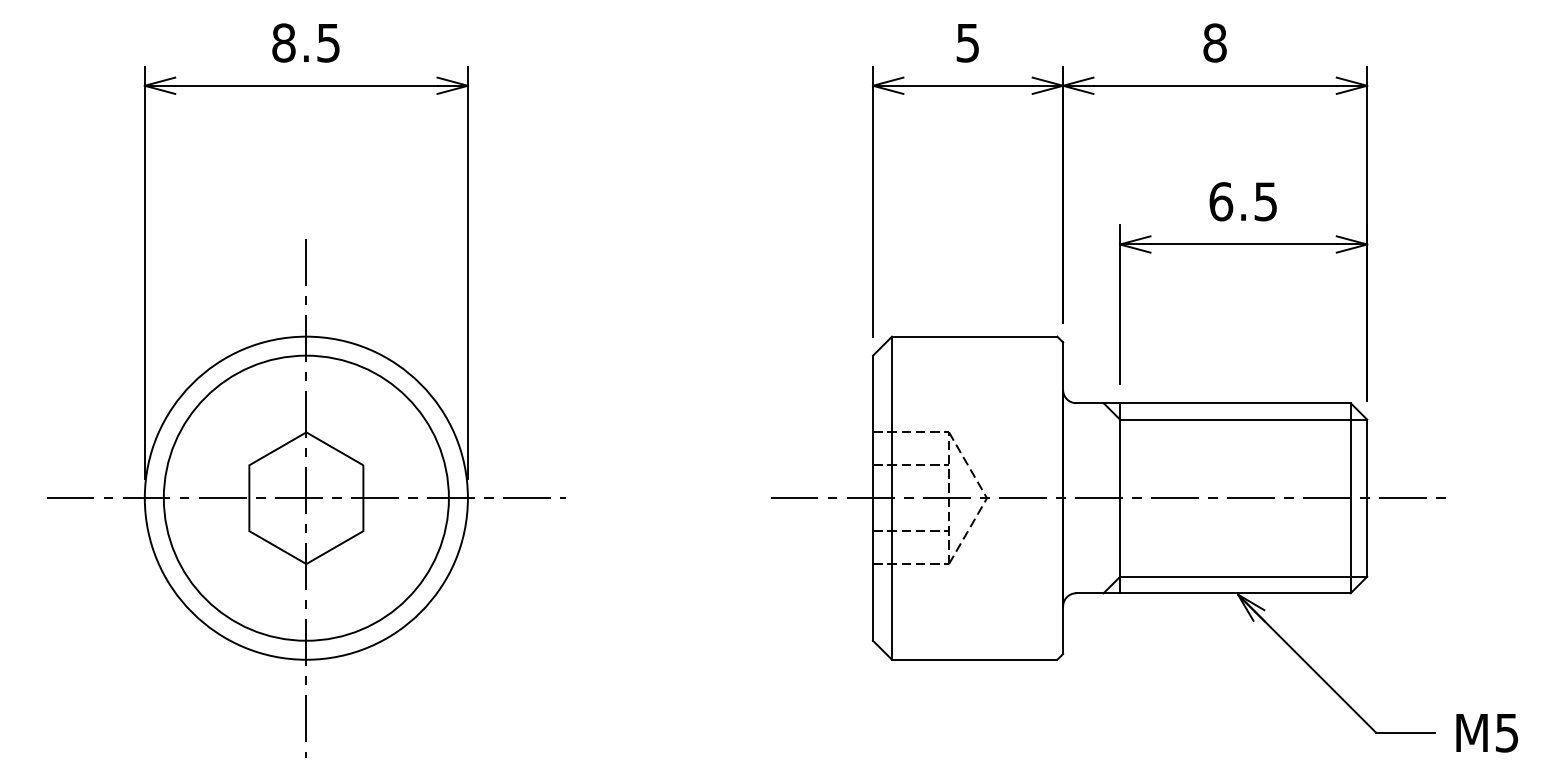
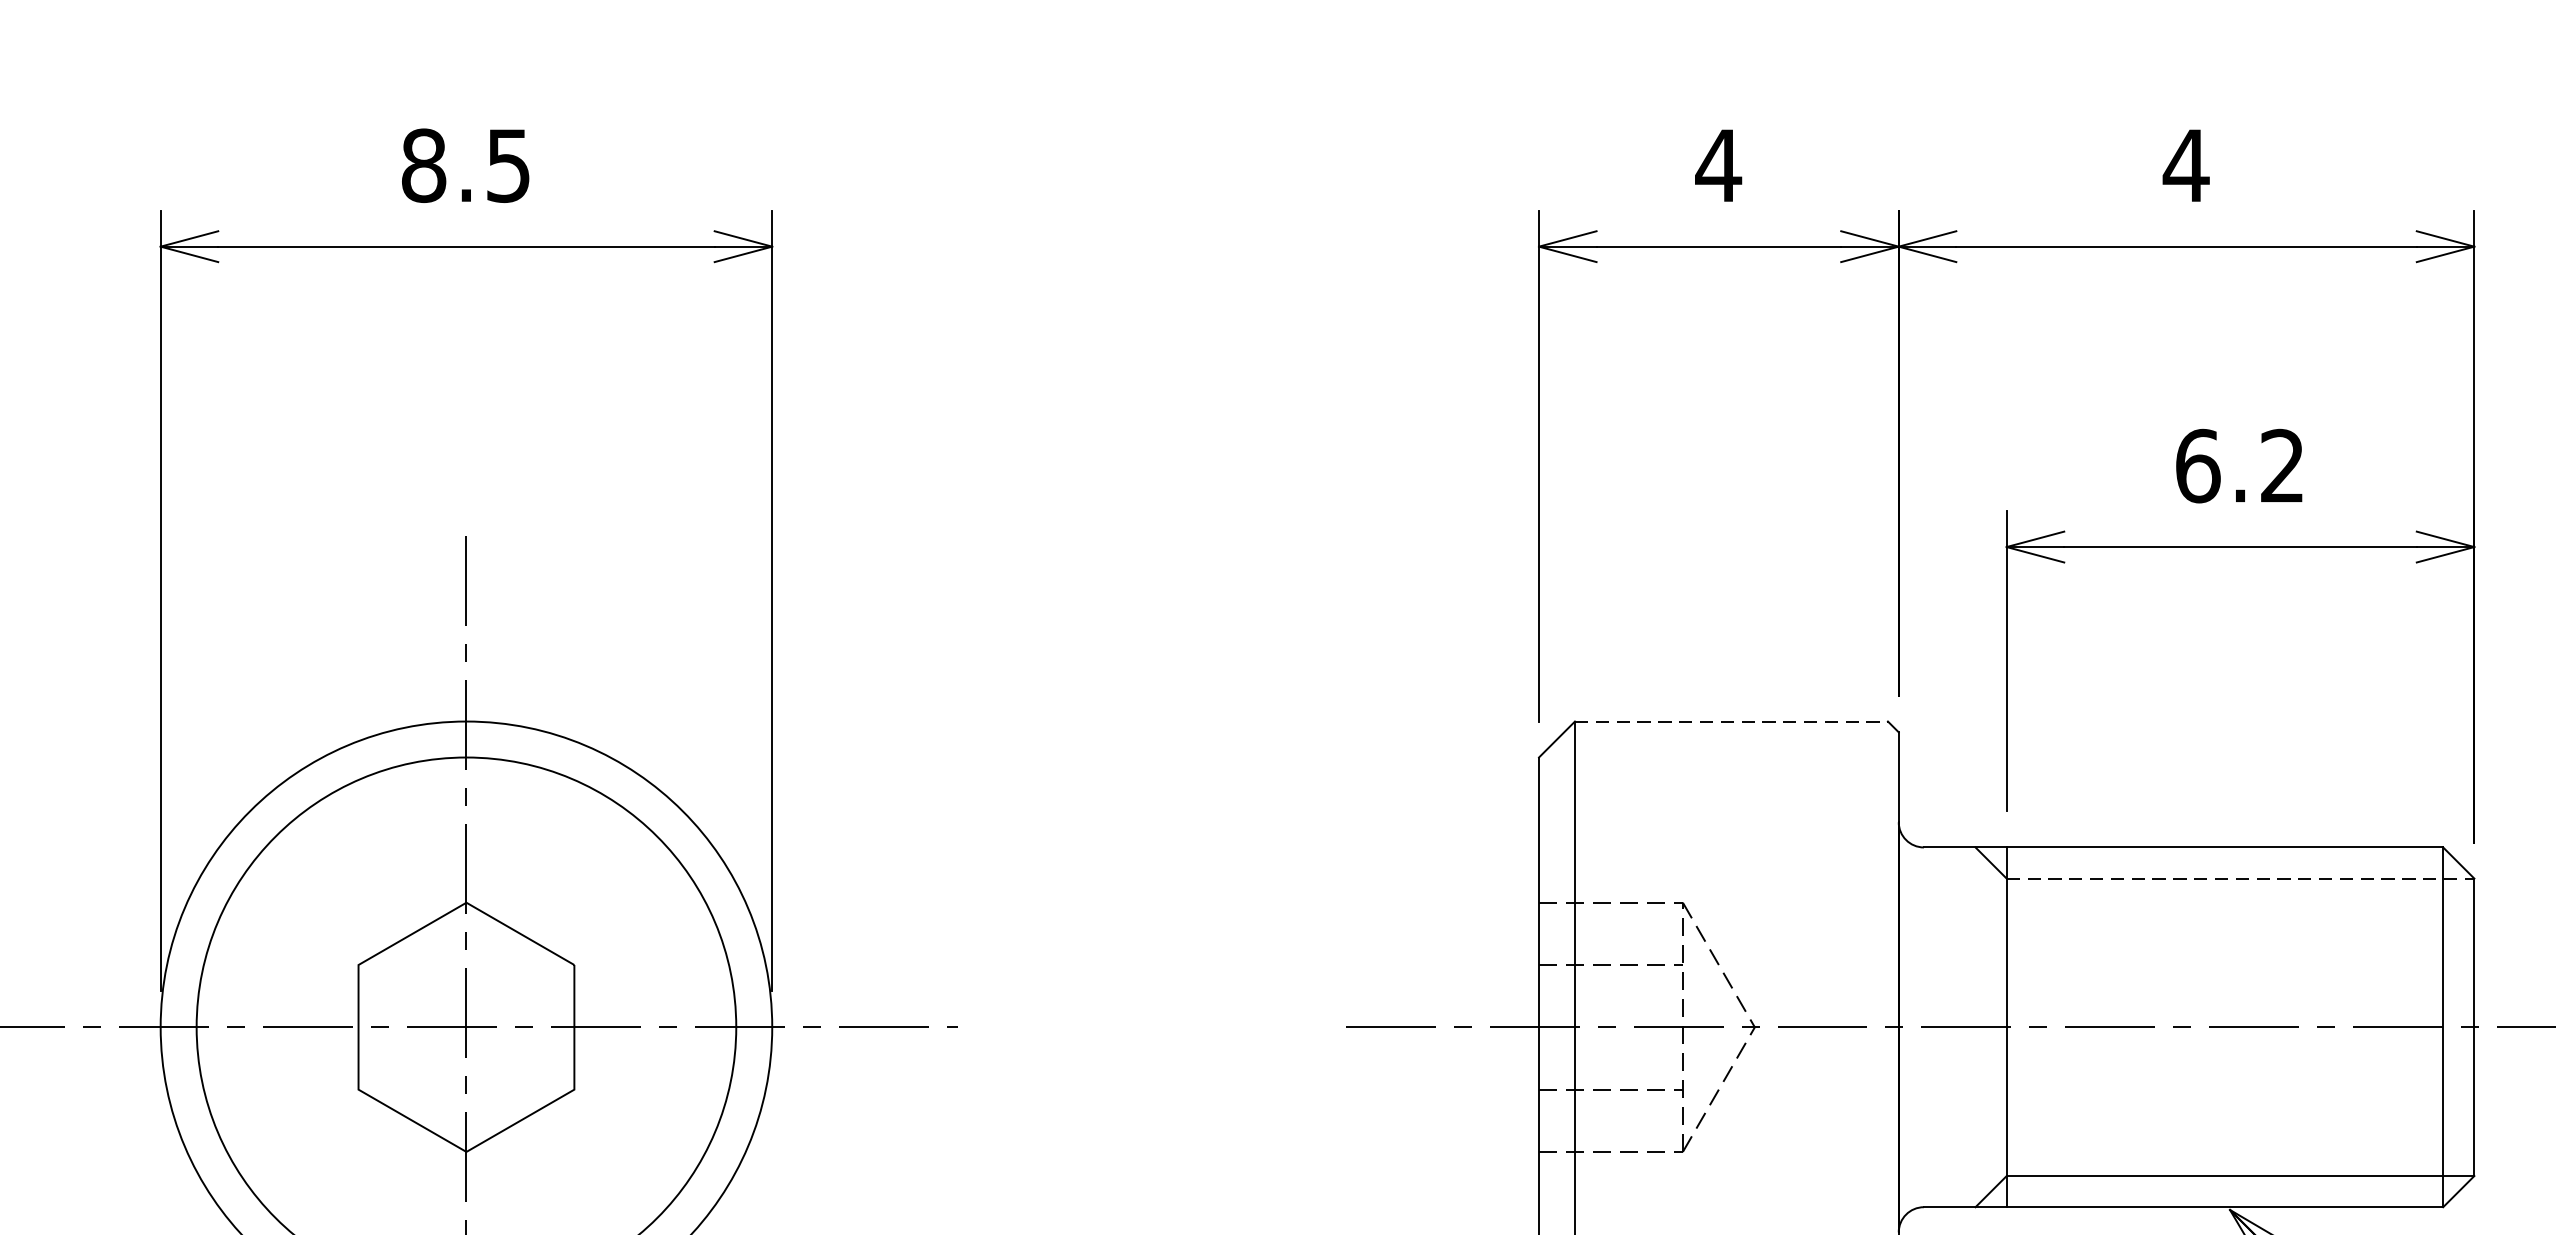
text: (1214, 42) -> (2185, 164), 8 -> 4
text: (967, 43) -> (1717, 166), 5 -> 4
text: (1265, 201) -> (2281, 465), 6.5 -> 6.2
line: (974, 336) -> (1731, 721), solid -> dashed
line: (1243, 419) -> (2240, 878), solid -> dashed

